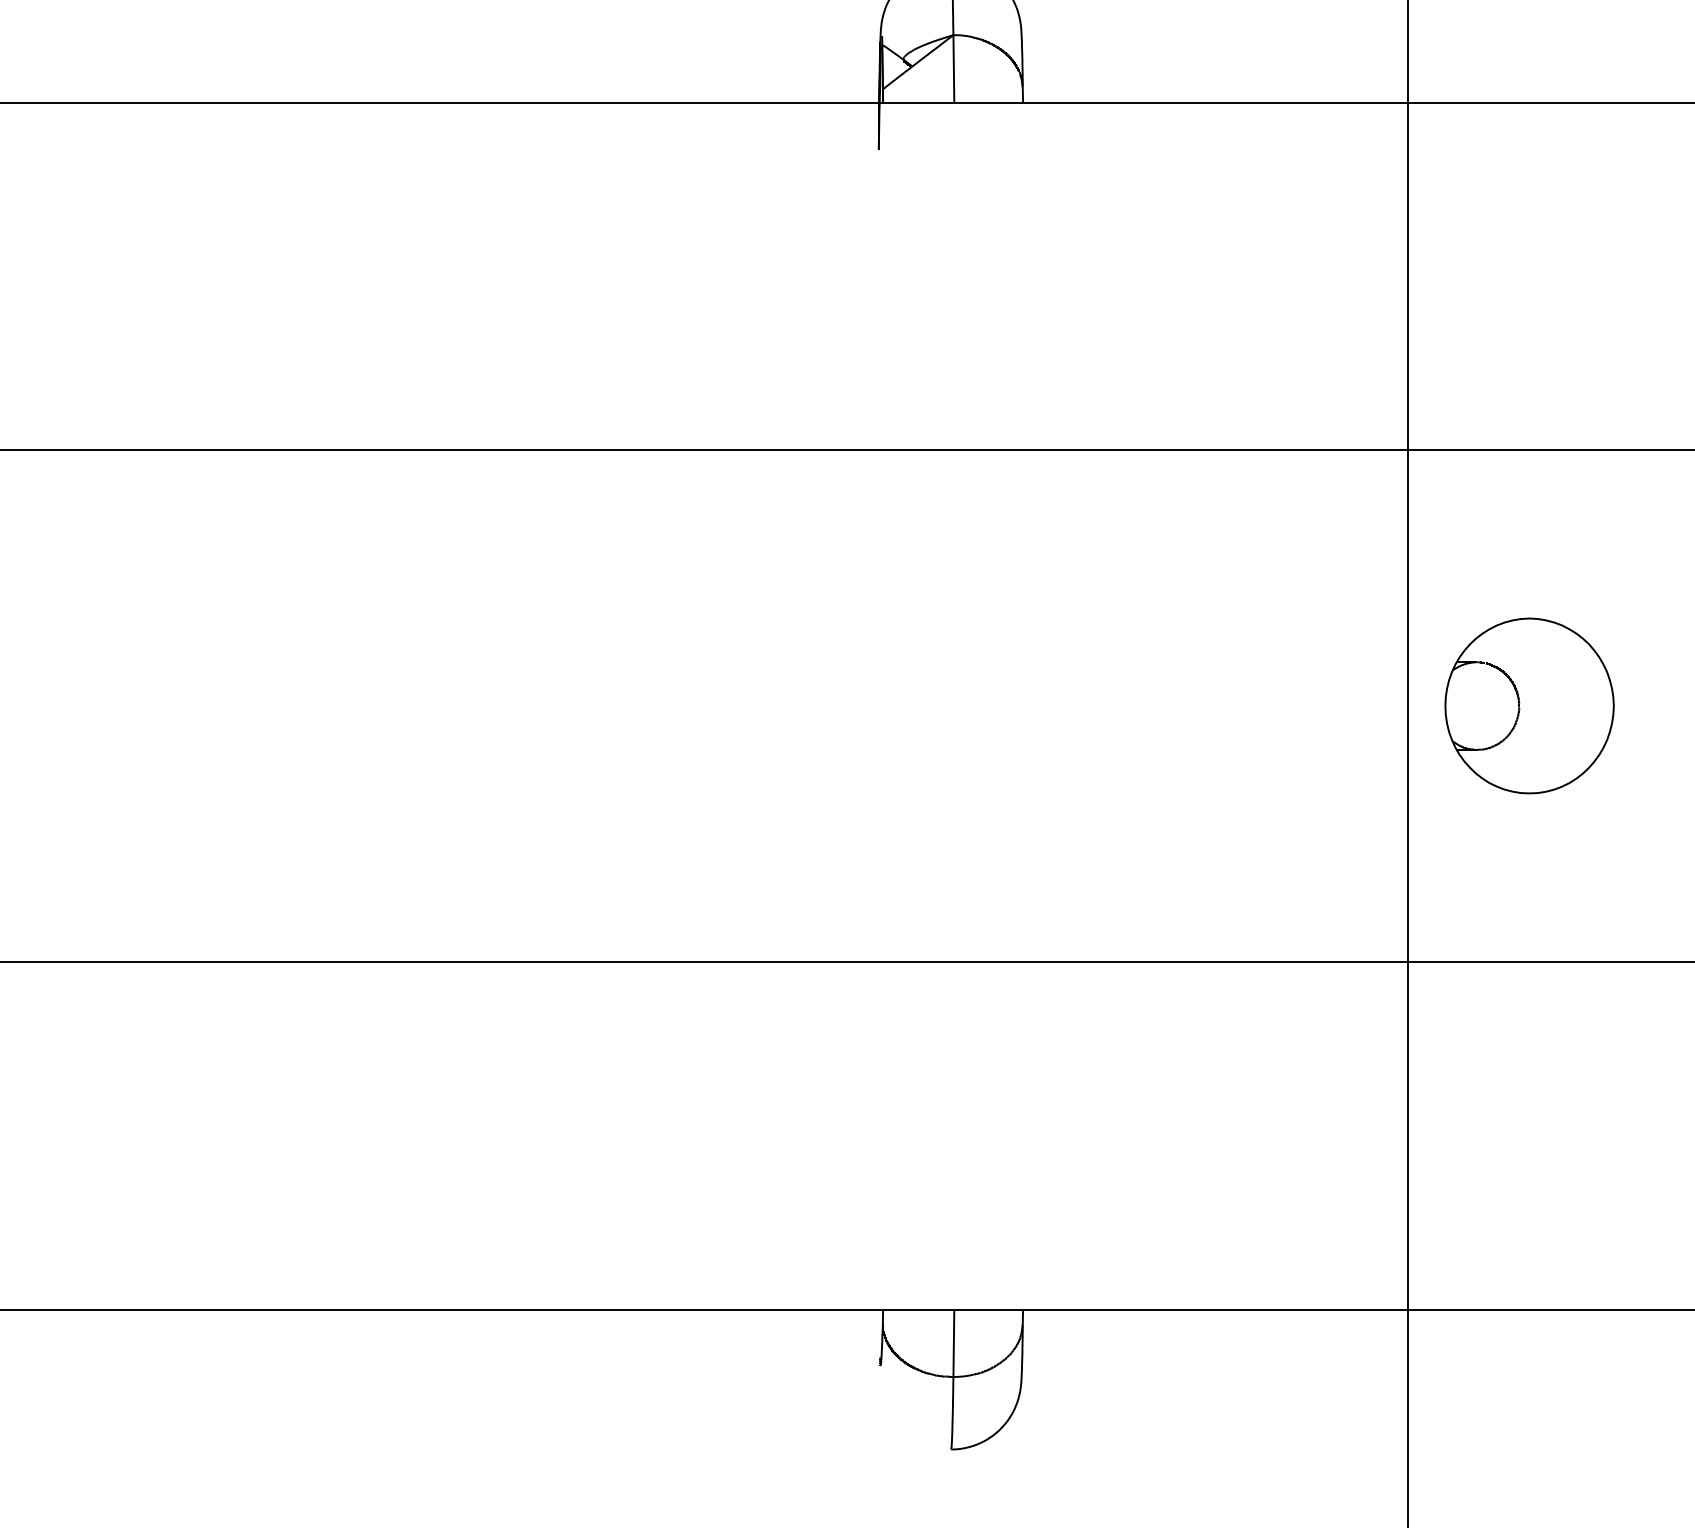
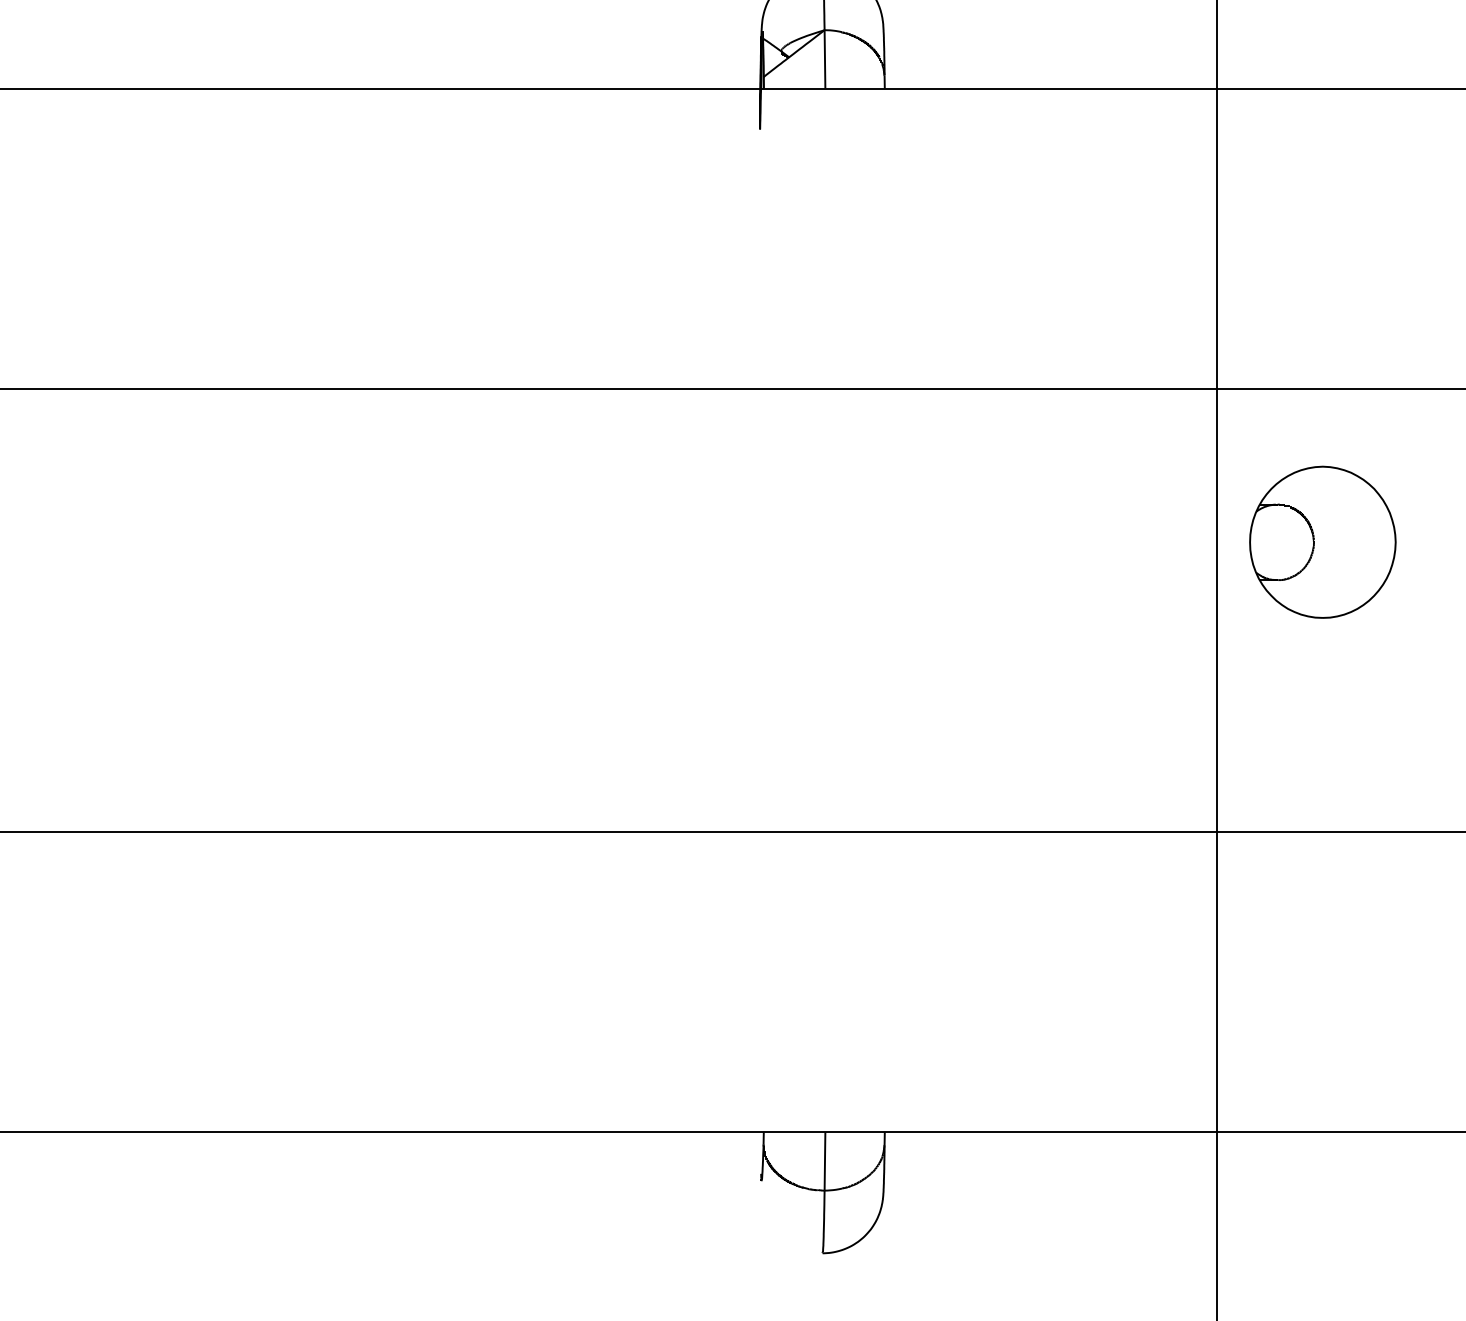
part: (1529, 705) -> (1322, 541), moved

